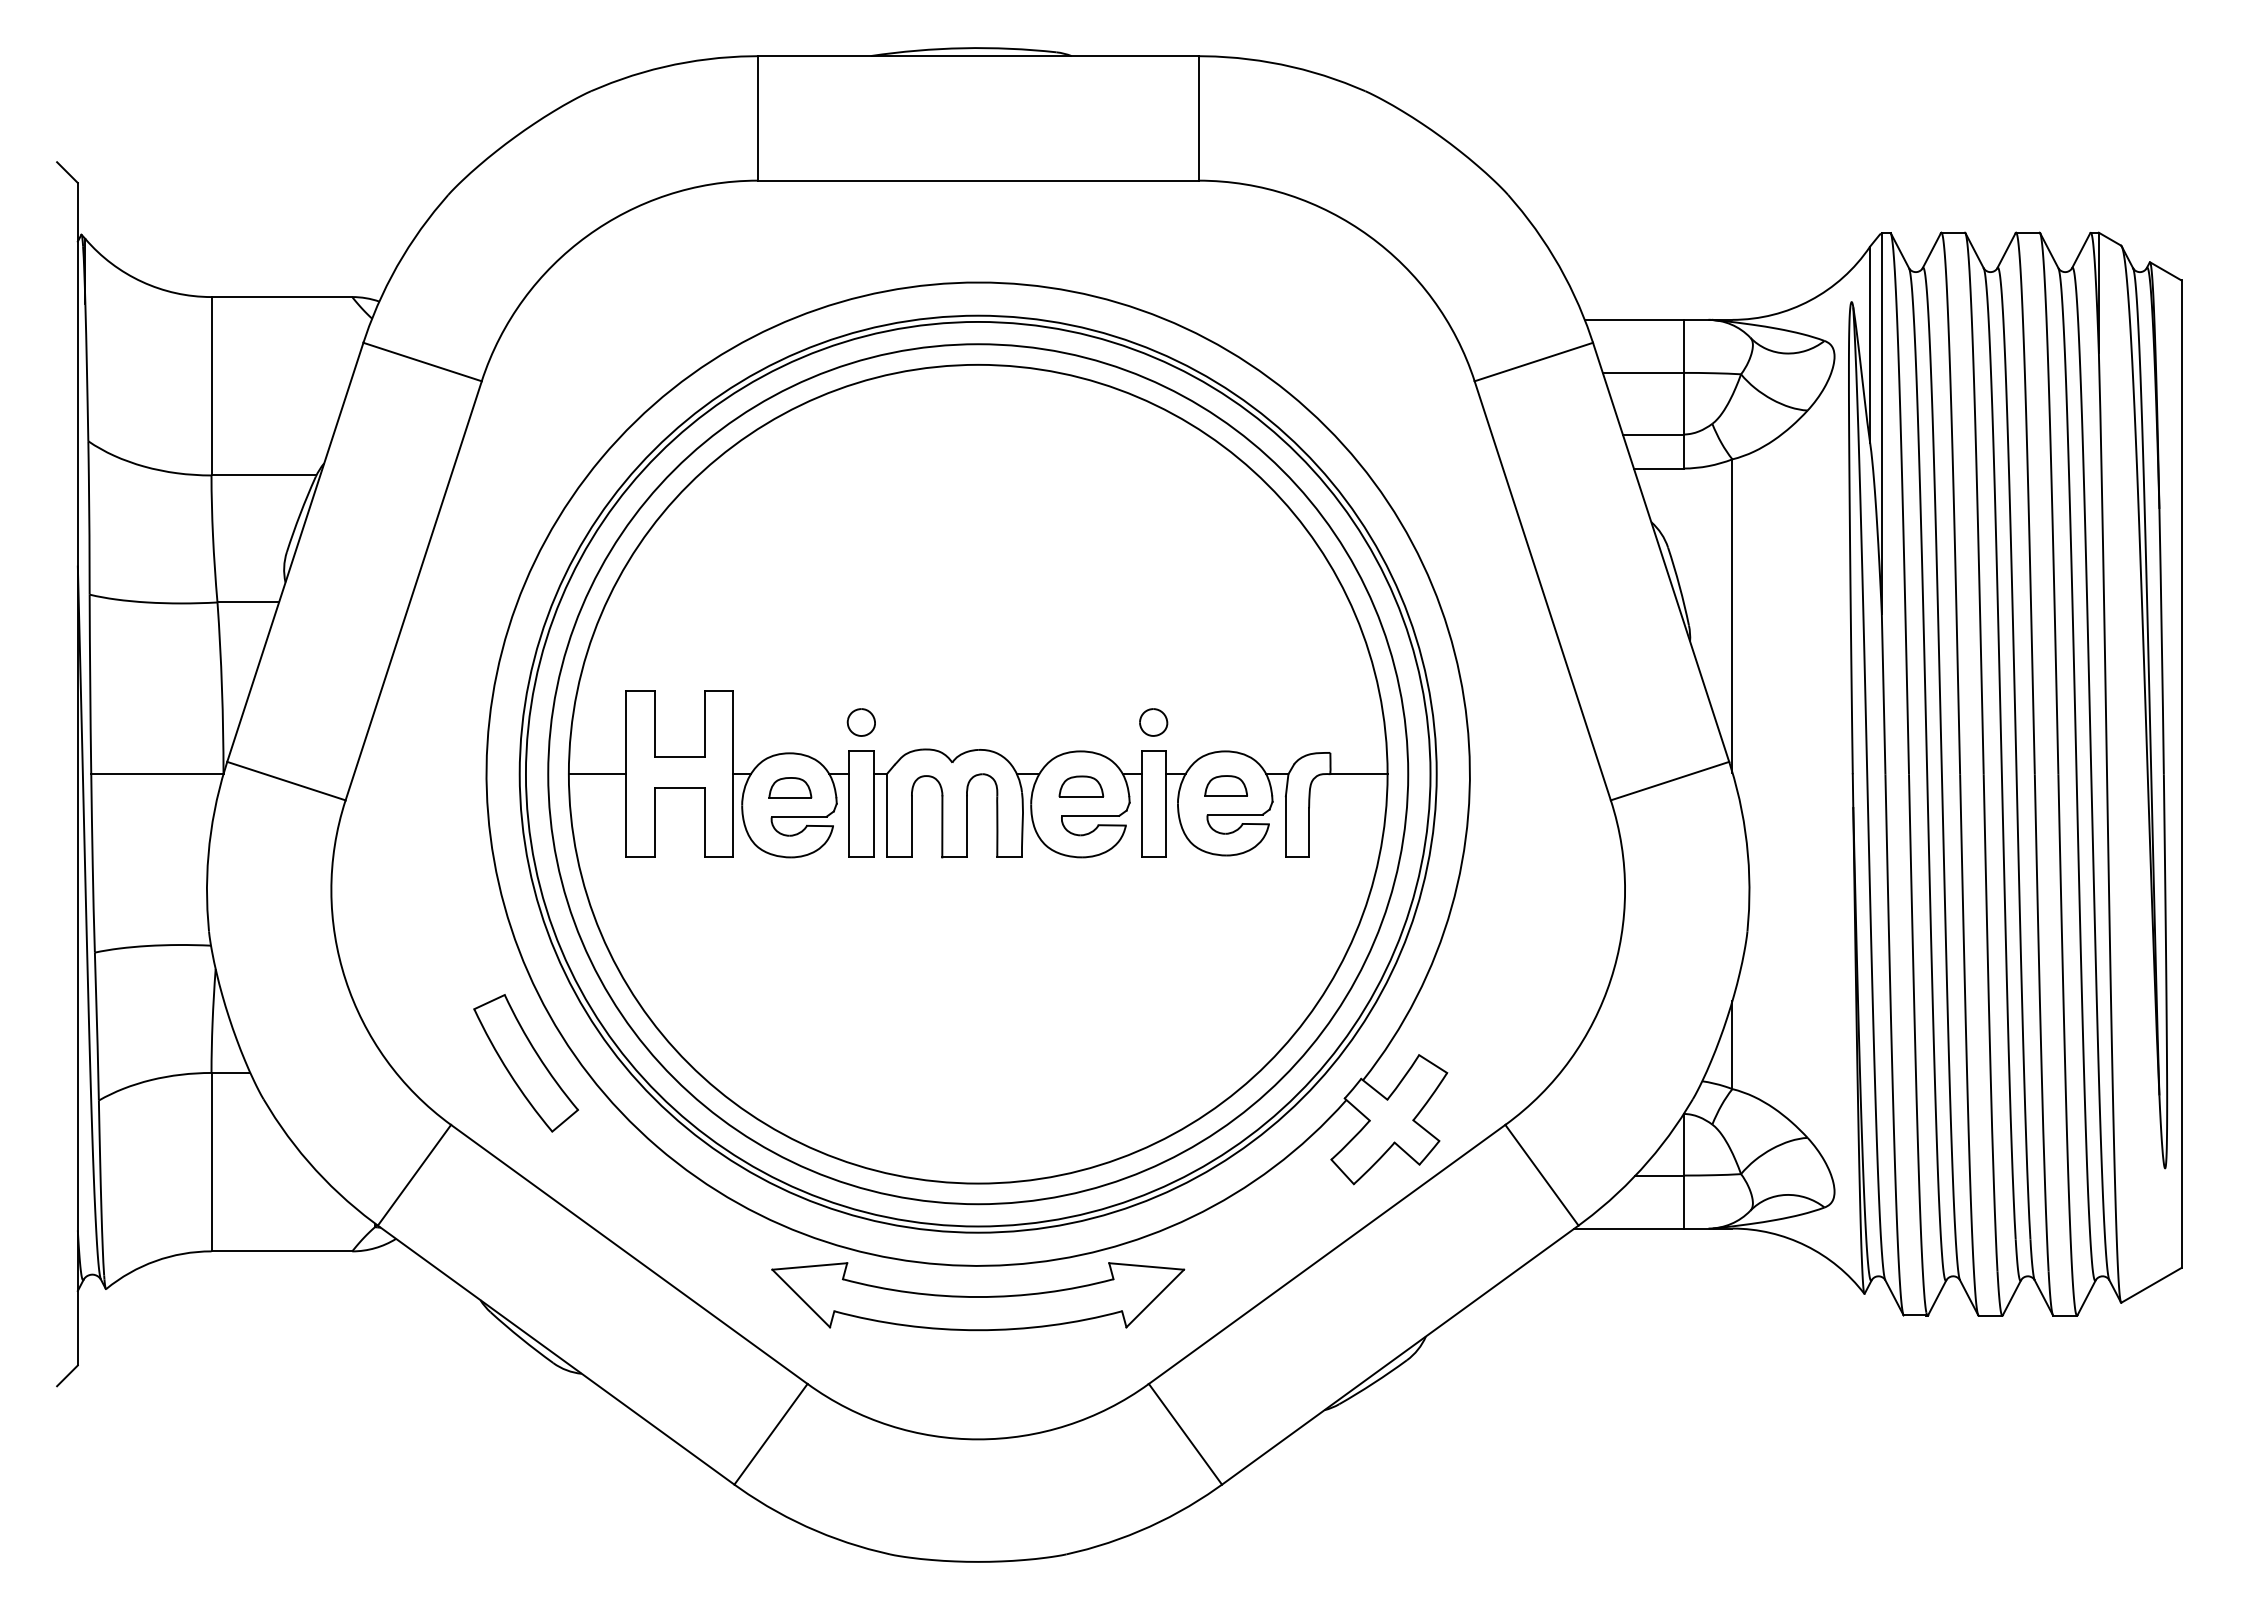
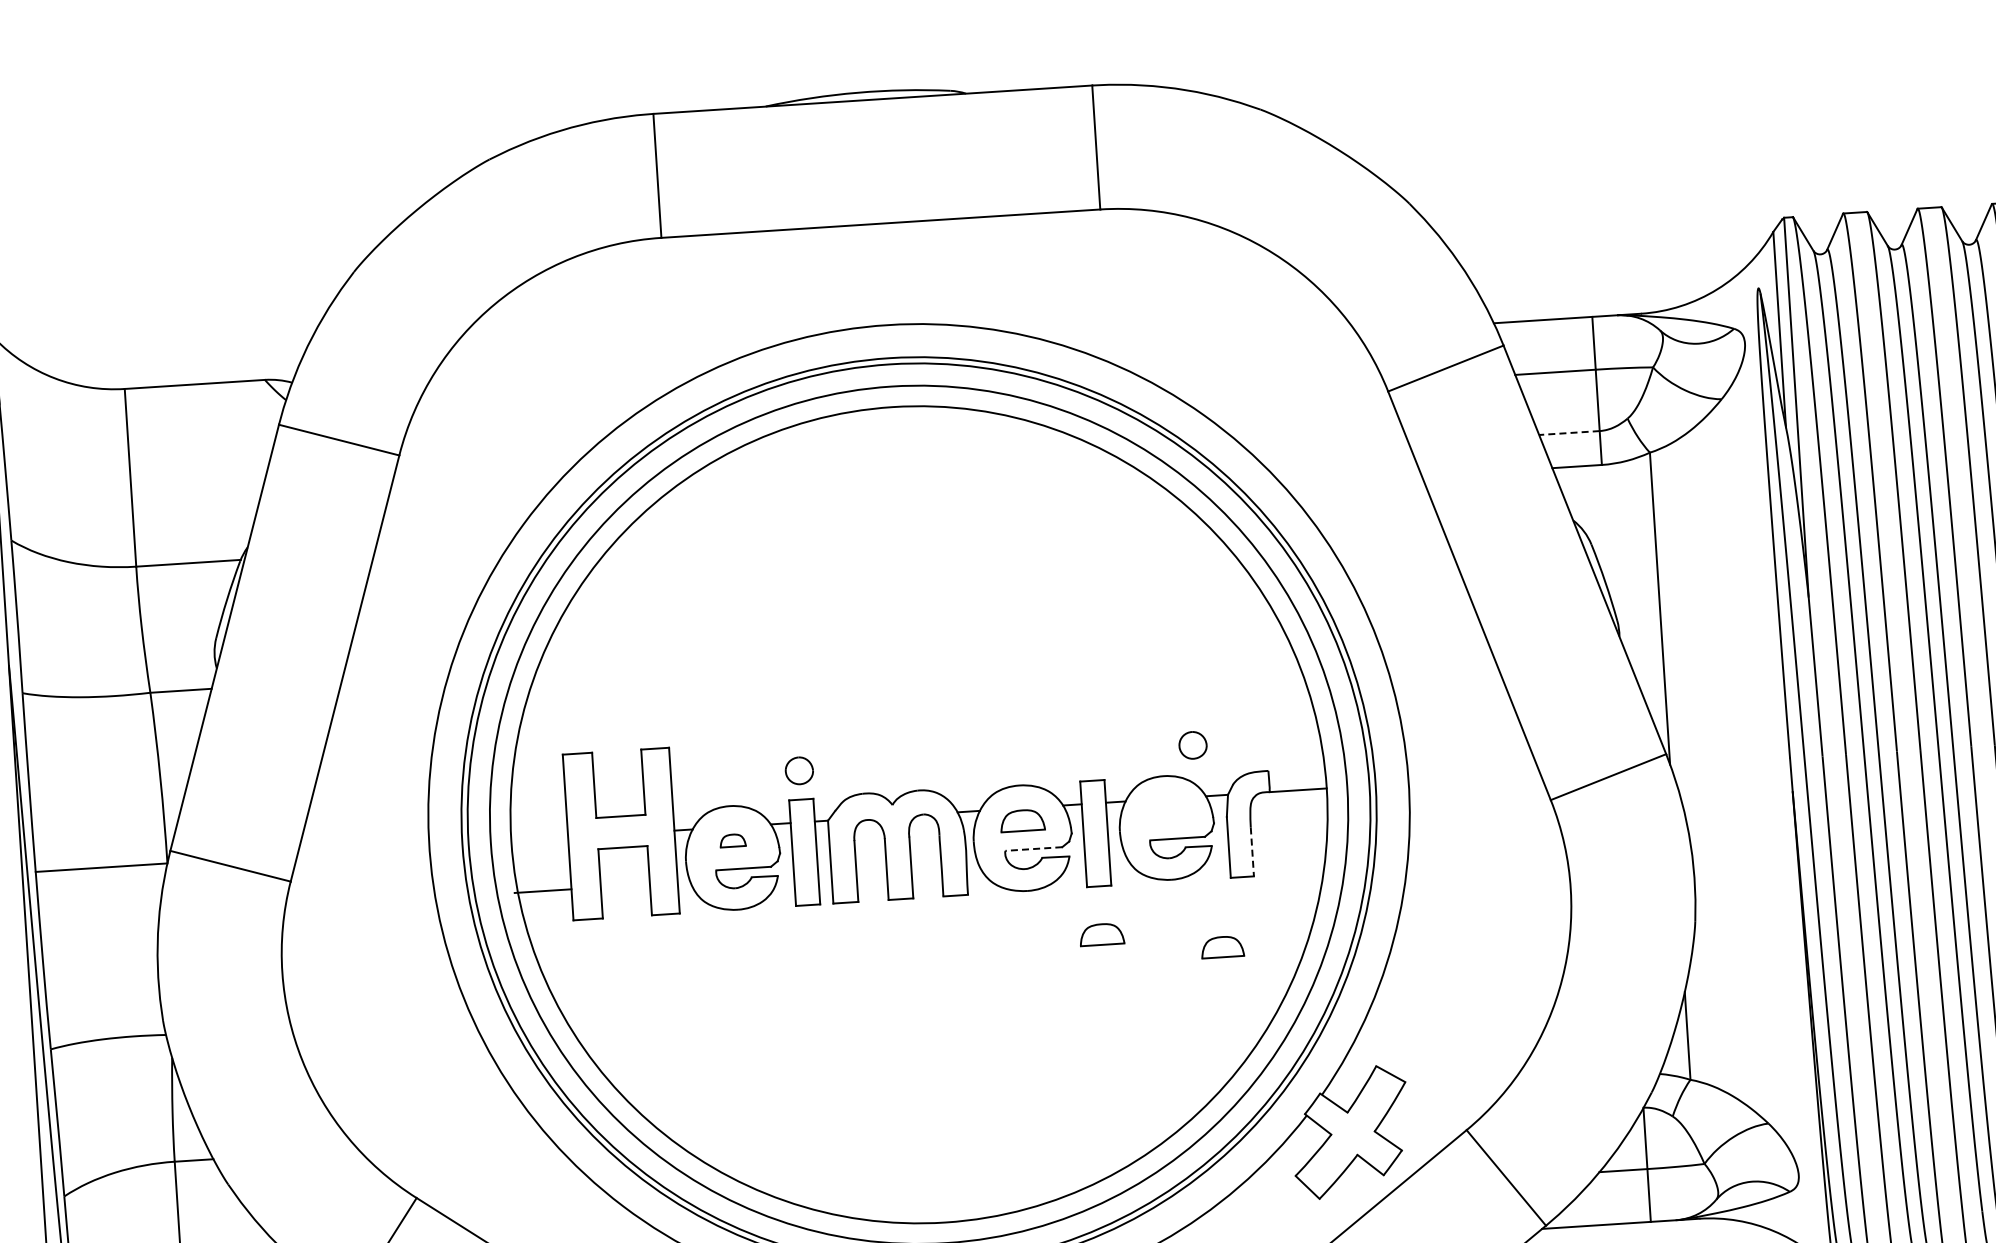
line: (1652, 434) -> (1568, 433), solid -> dashed
part: (1153, 722) -> (1192, 745), moved
line: (596, 774) -> (542, 891), moved
part: (1225, 785) -> (1221, 946), moved
part: (790, 787) -> (732, 840), size x0.6
line: (1090, 815) -> (1033, 848), solid -> dashed
line: (1309, 832) -> (1252, 851), solid -> dashed
part: (1153, 905) -> (1102, 934), added
part: (525, 1063) -> (486, 1132), removed

